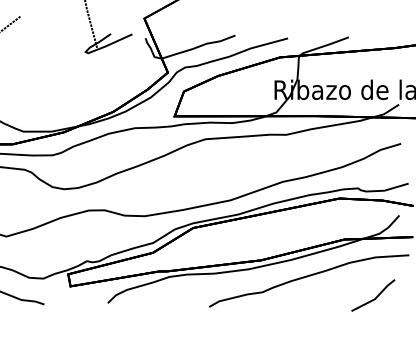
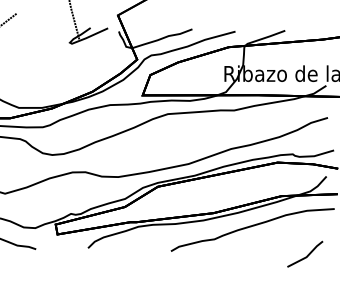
line: (375, 297) -> (307, 255), moved

